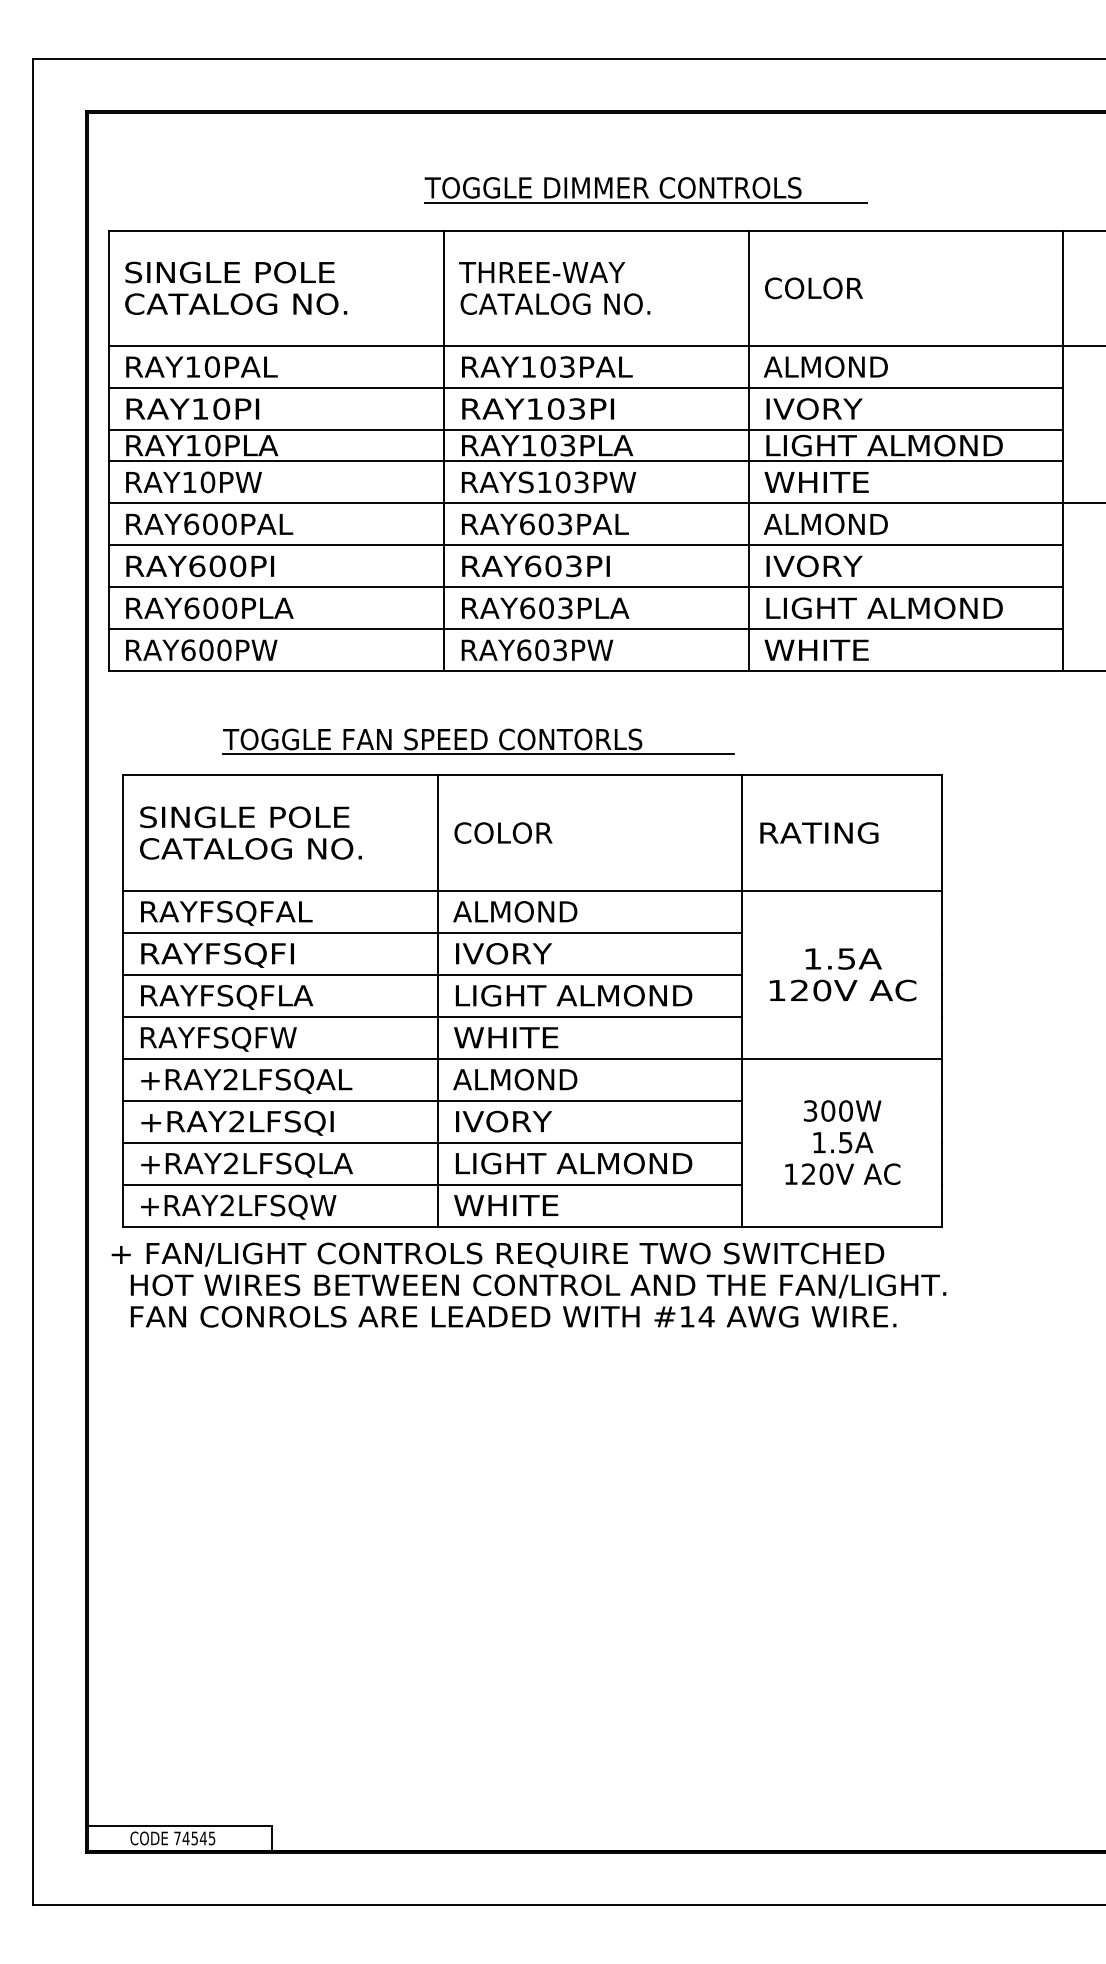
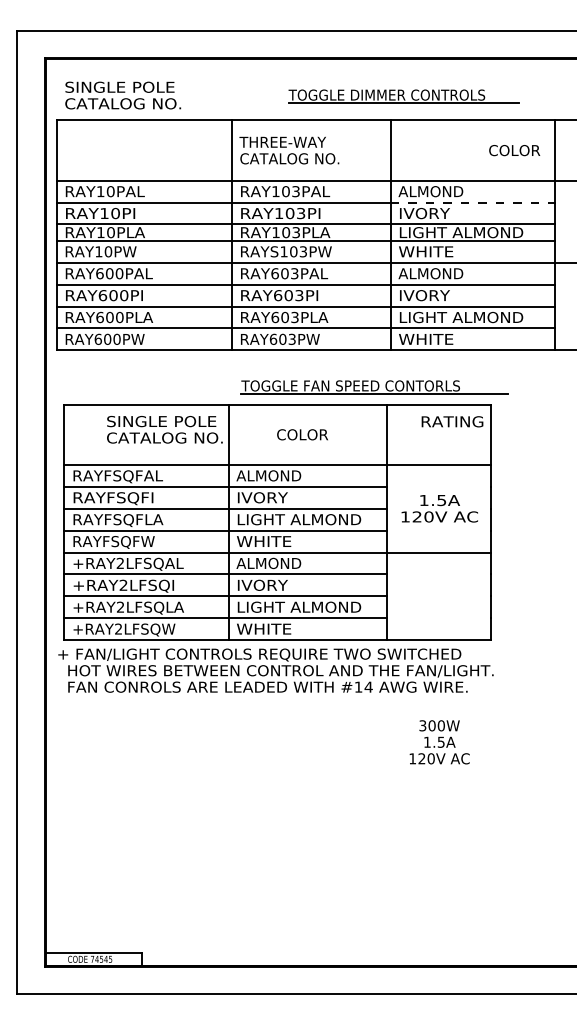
part: (644, 190) -> (403, 96), moved
text: (236, 288) -> (123, 95), moved
text: (813, 288) -> (514, 150), moved
line: (907, 387) -> (473, 202), solid -> dashed
part: (478, 742) -> (374, 387), moved
text: (250, 832) -> (164, 429), moved
text: (503, 832) -> (302, 434), moved
text: (819, 832) -> (452, 421), moved
text: (842, 1142) -> (439, 742), moved

